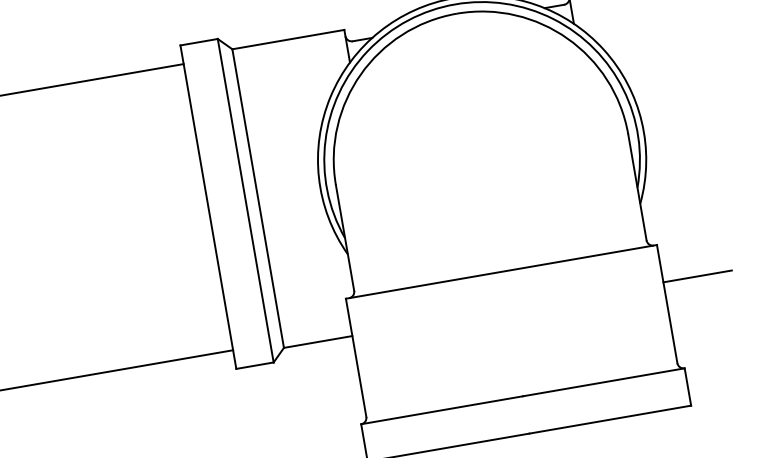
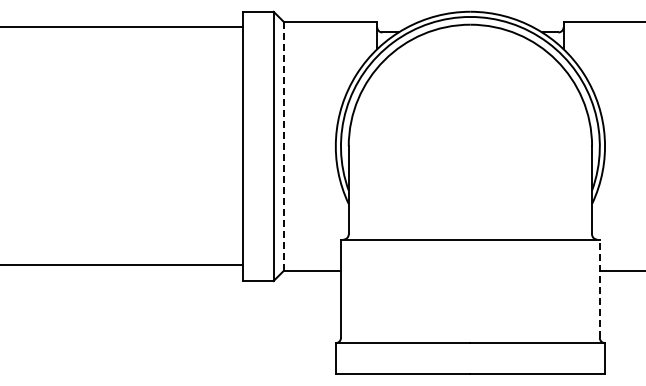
line: (258, 197) -> (284, 145), solid -> dashed
line: (666, 303) -> (599, 288), solid -> dashed

